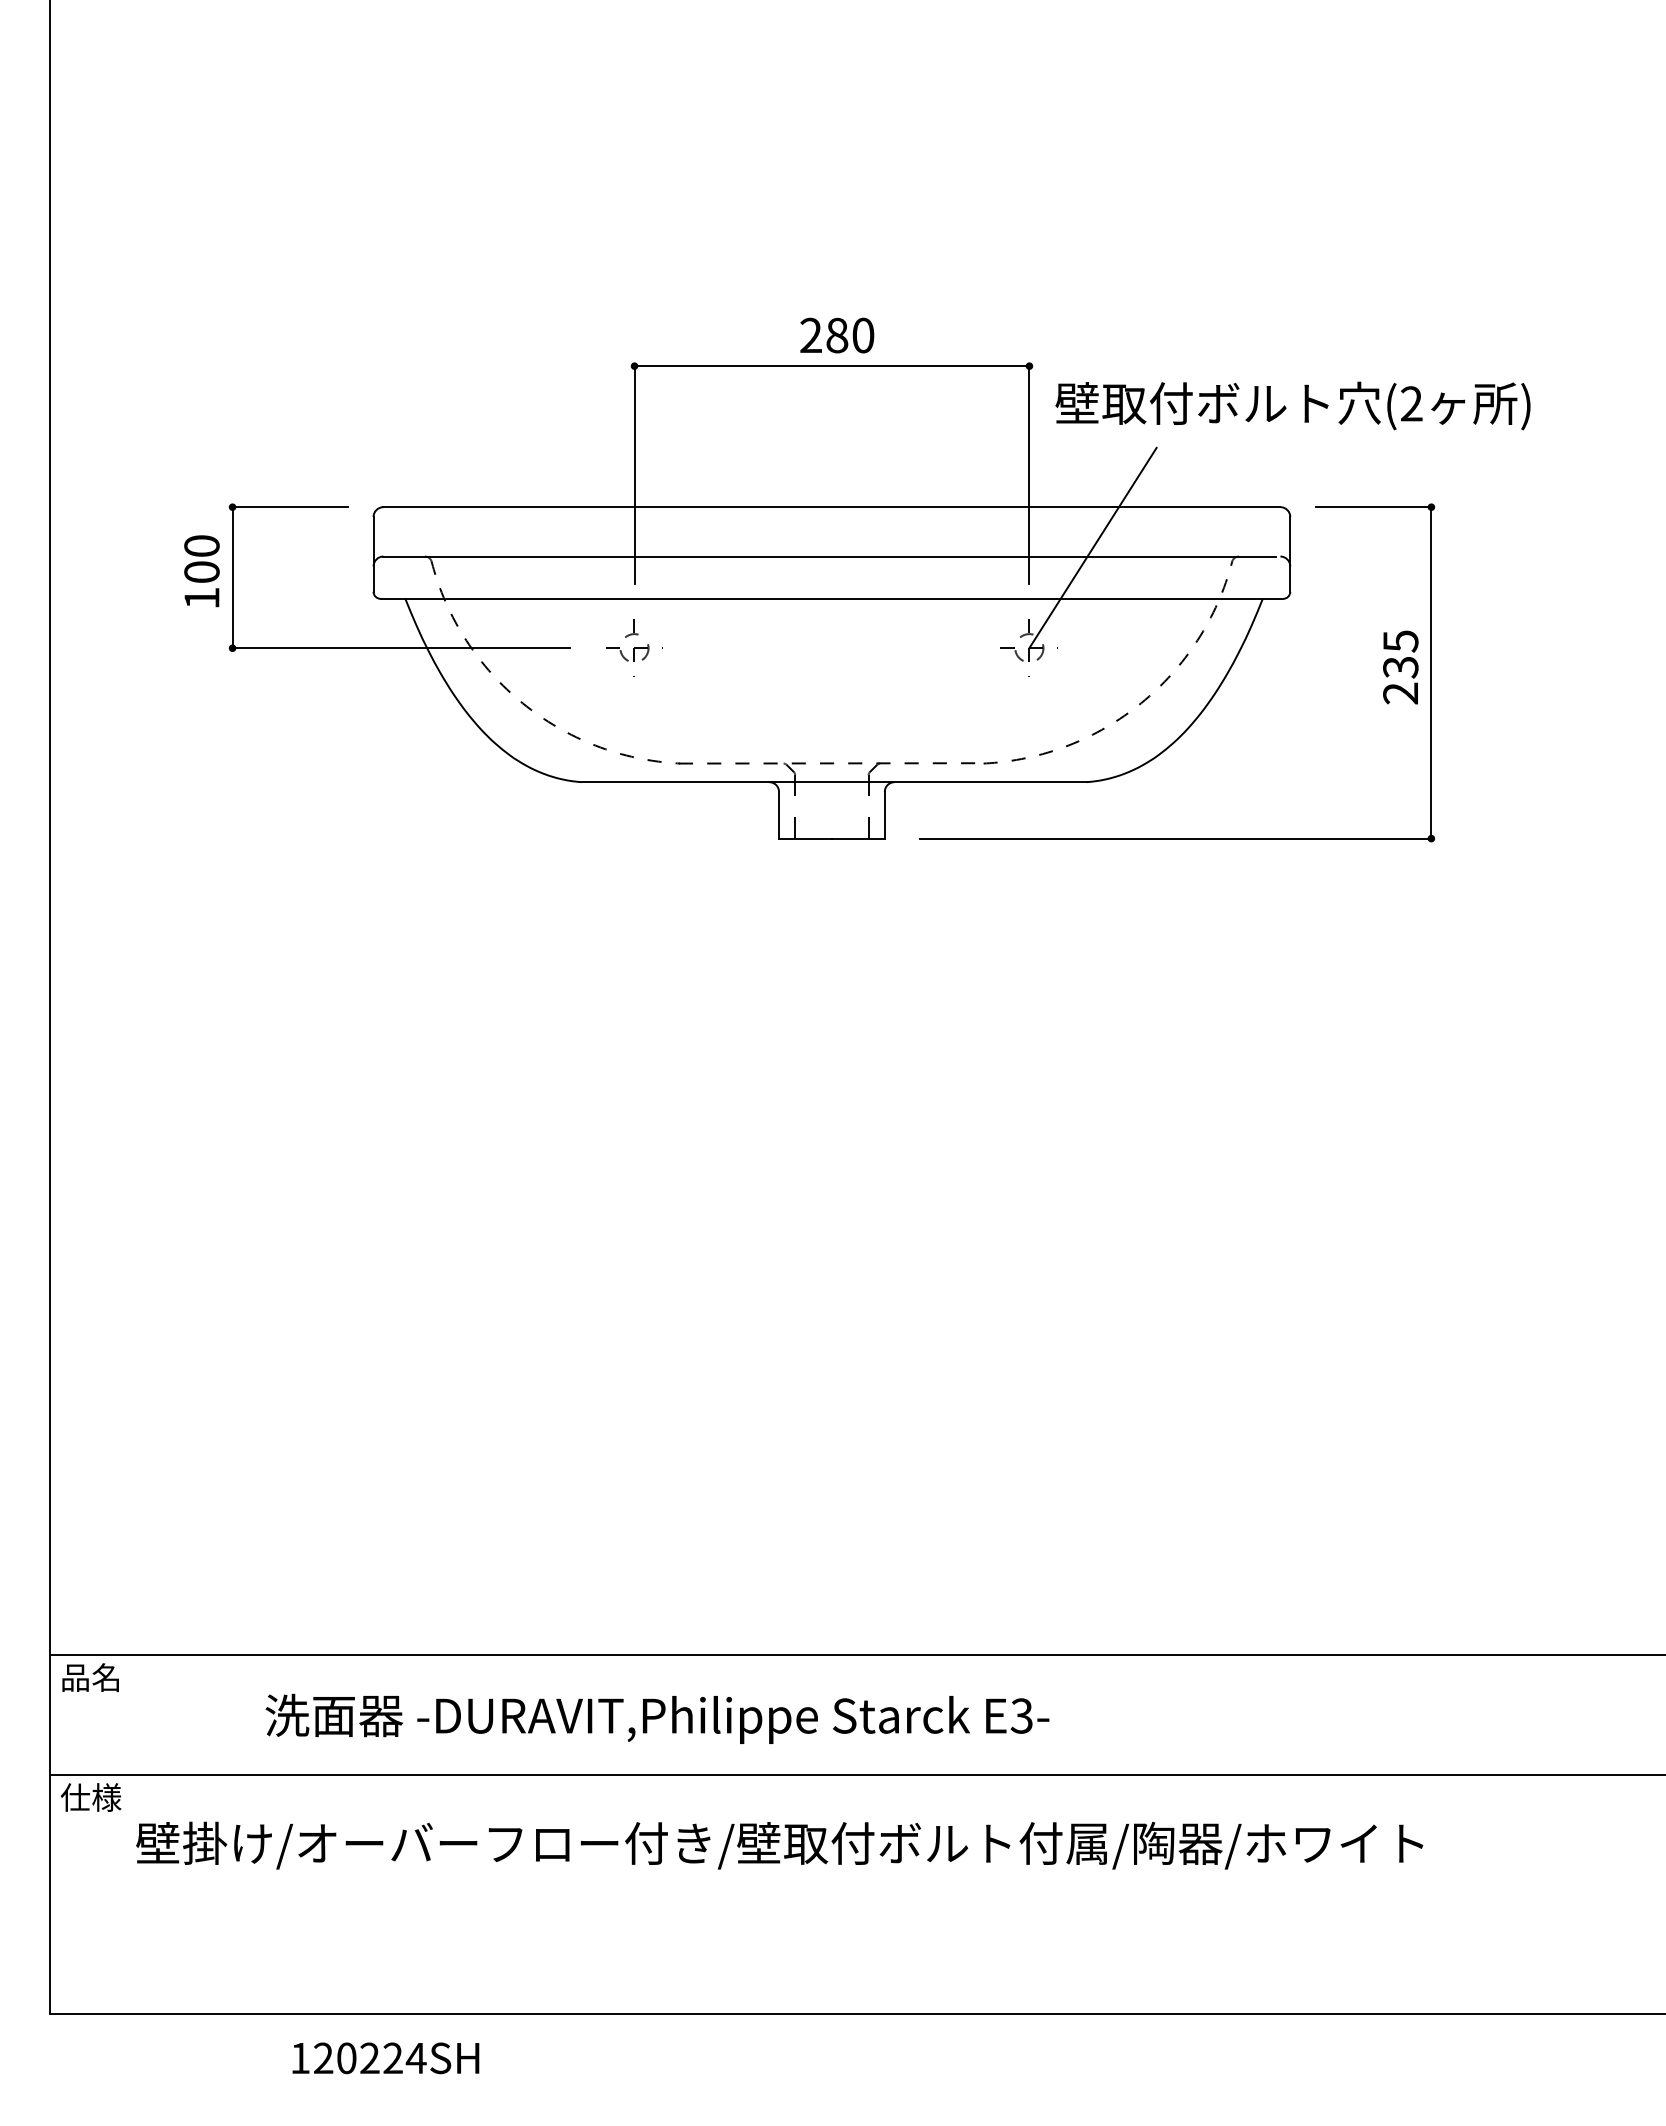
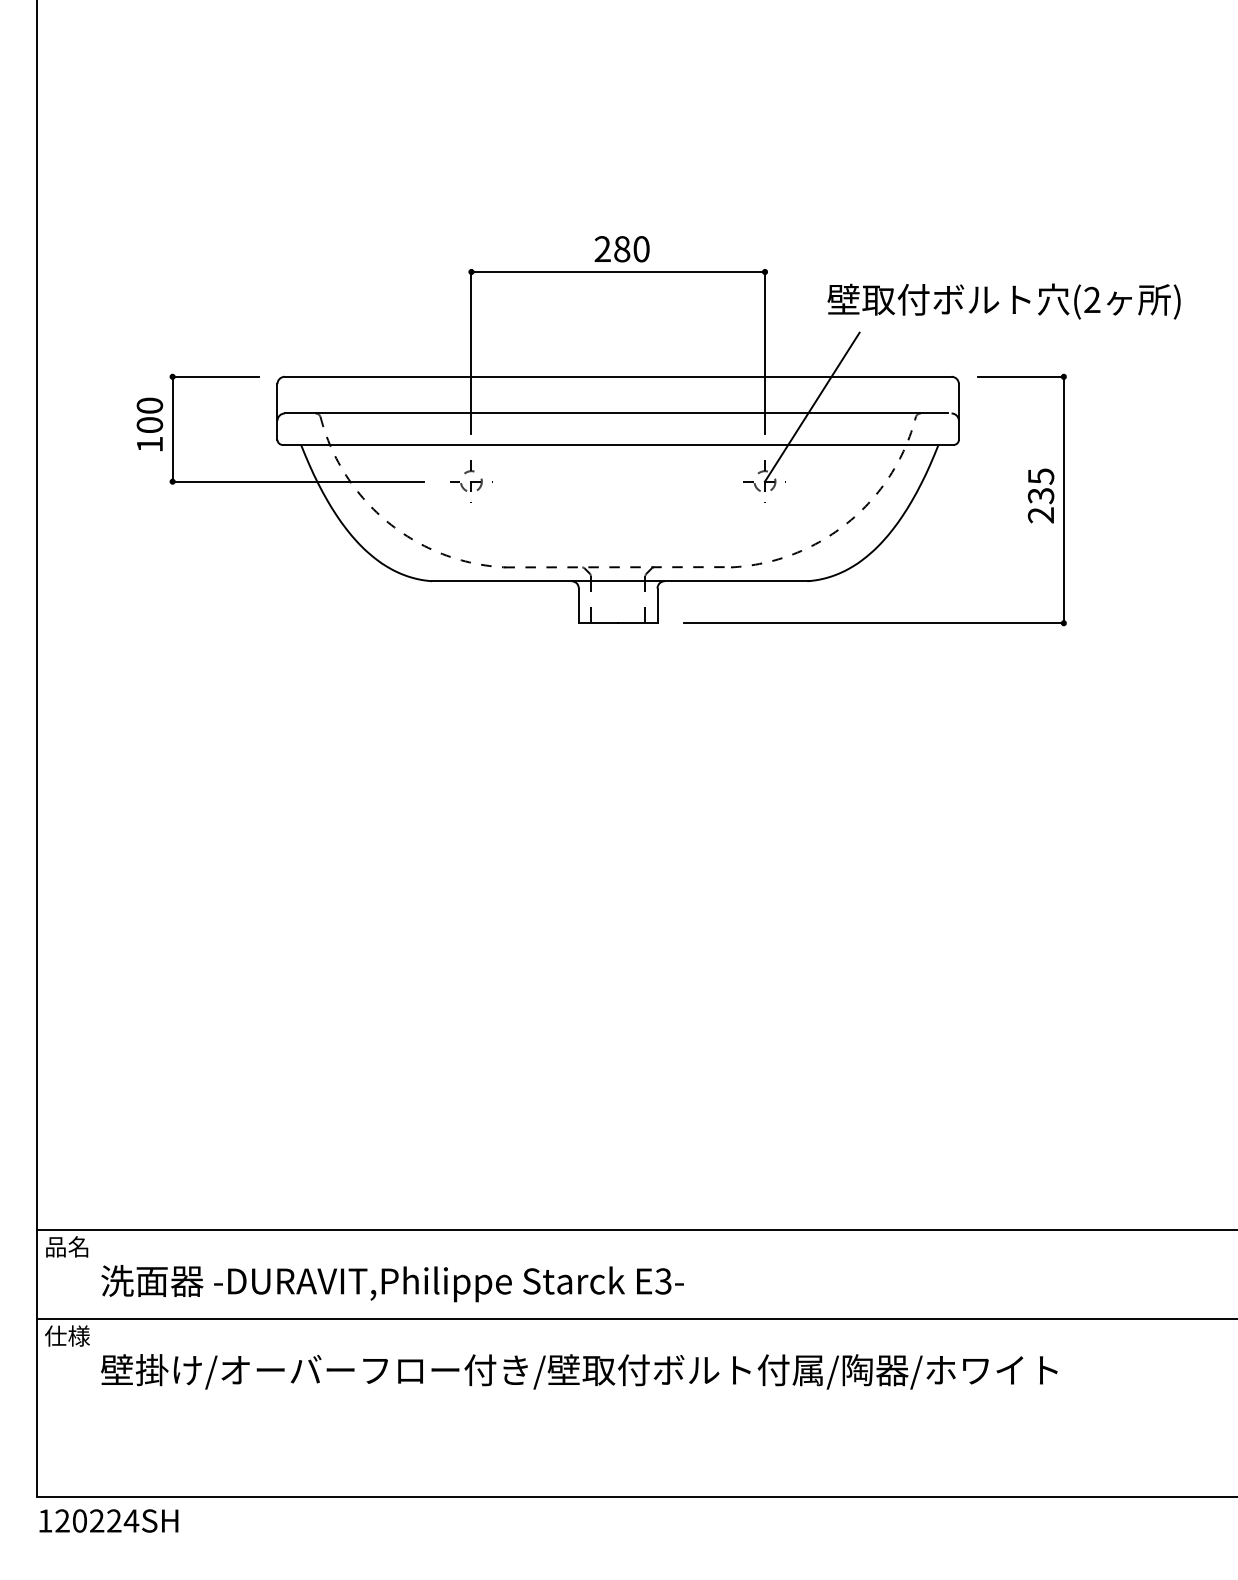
text: (1292, 405) -> (1003, 301), moved
text: (657, 1718) -> (392, 1283), moved
text: (385, 2058) -> (108, 1521), moved

